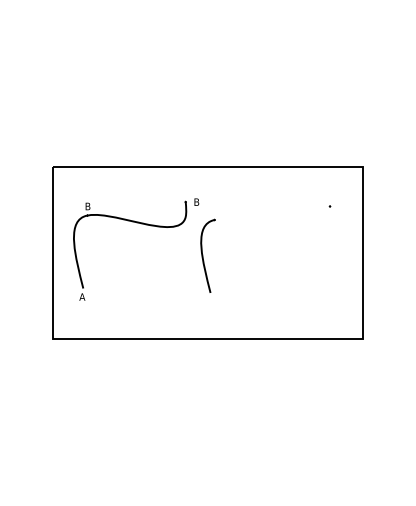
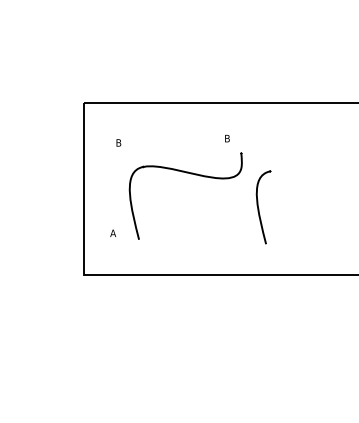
part: (150, 226) -> (206, 177), moved

